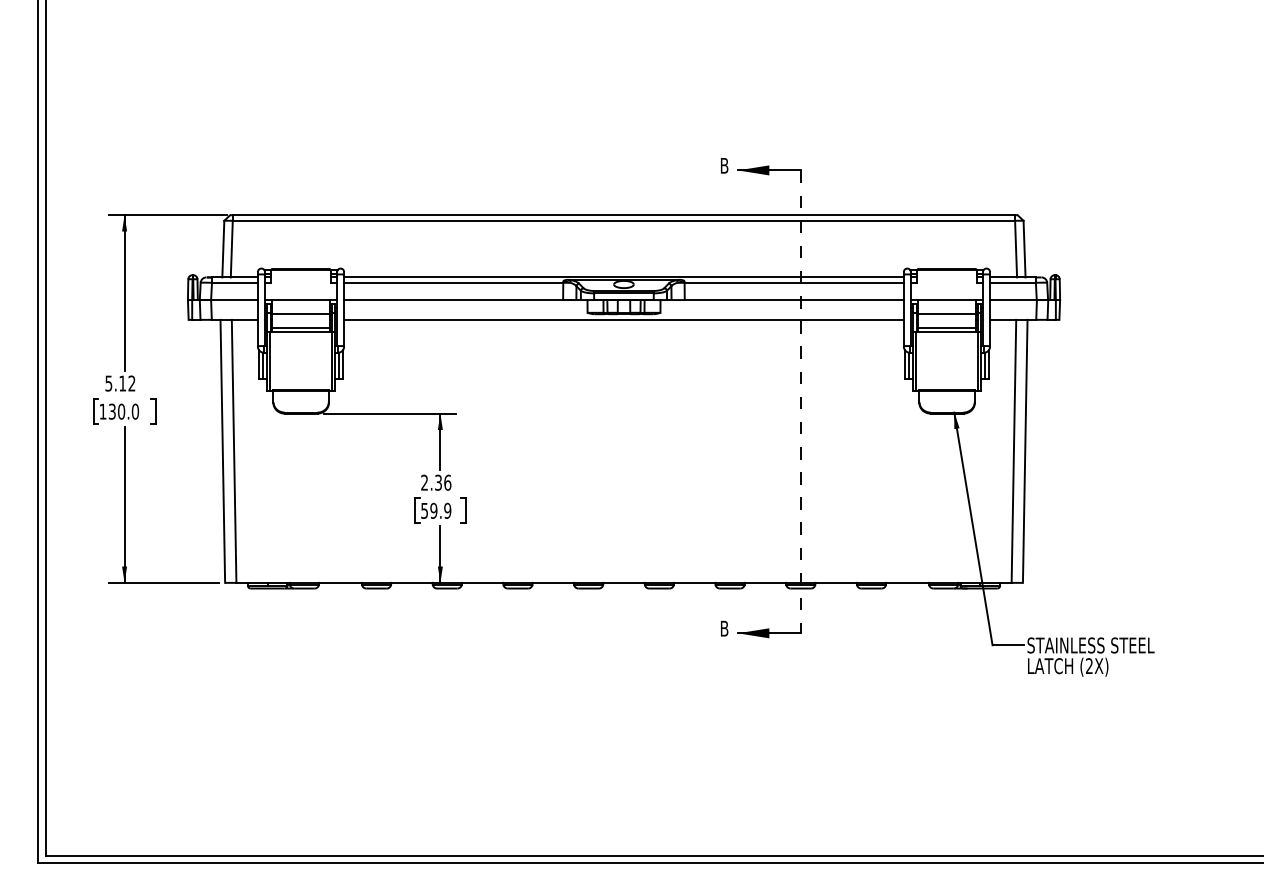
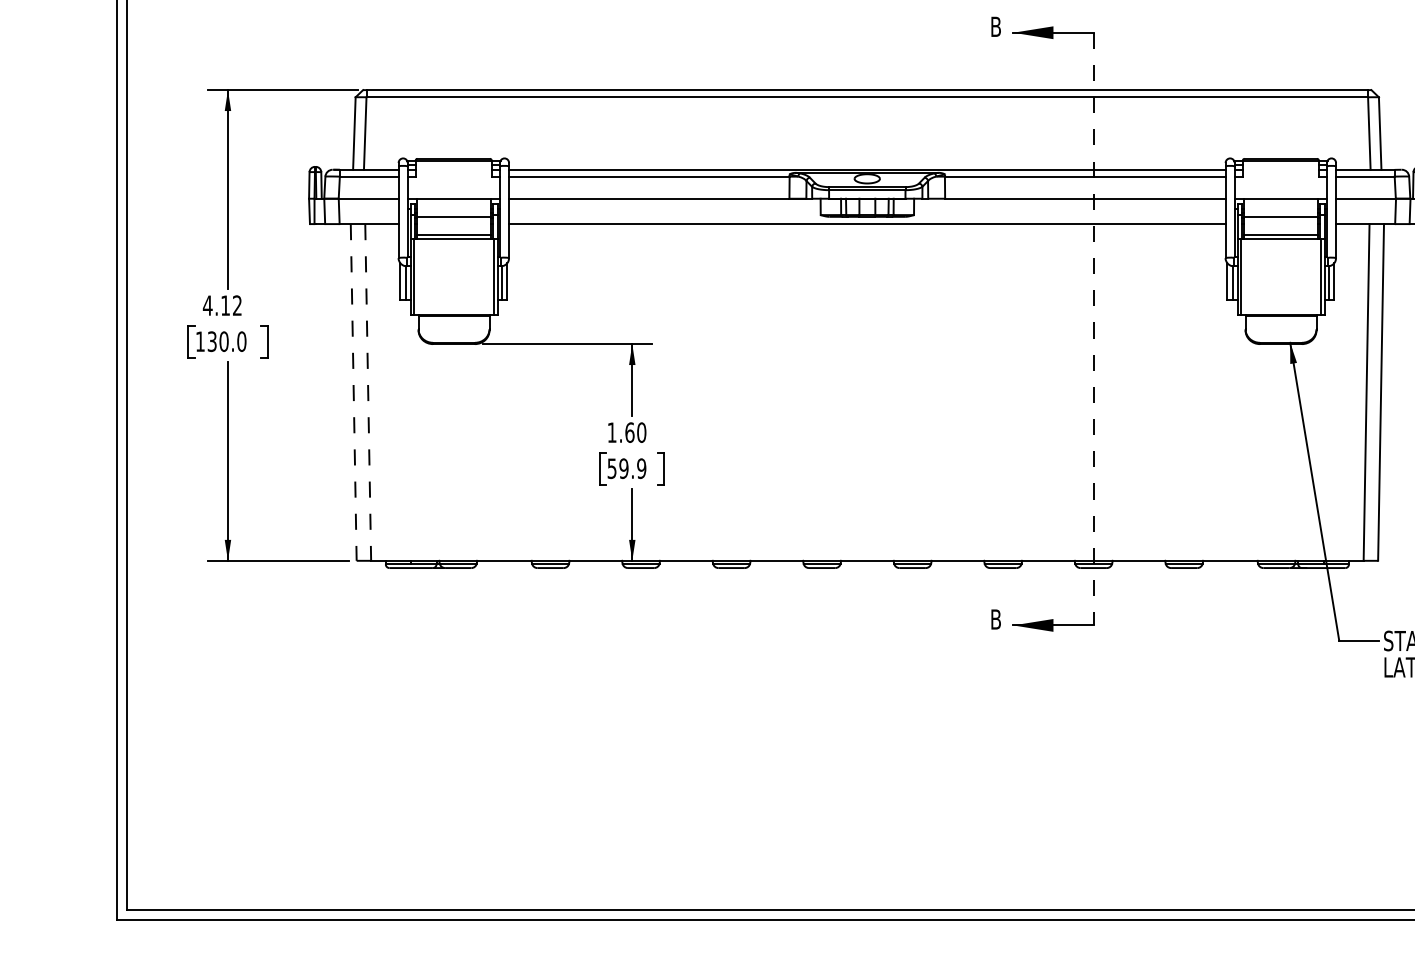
text: (108, 383) -> (207, 305), 5.12 -> 4.12
line: (222, 451) -> (353, 392), solid -> dashed
line: (234, 451) -> (368, 392), solid -> dashed
text: (436, 482) -> (627, 432), 2.36 -> 1.60

